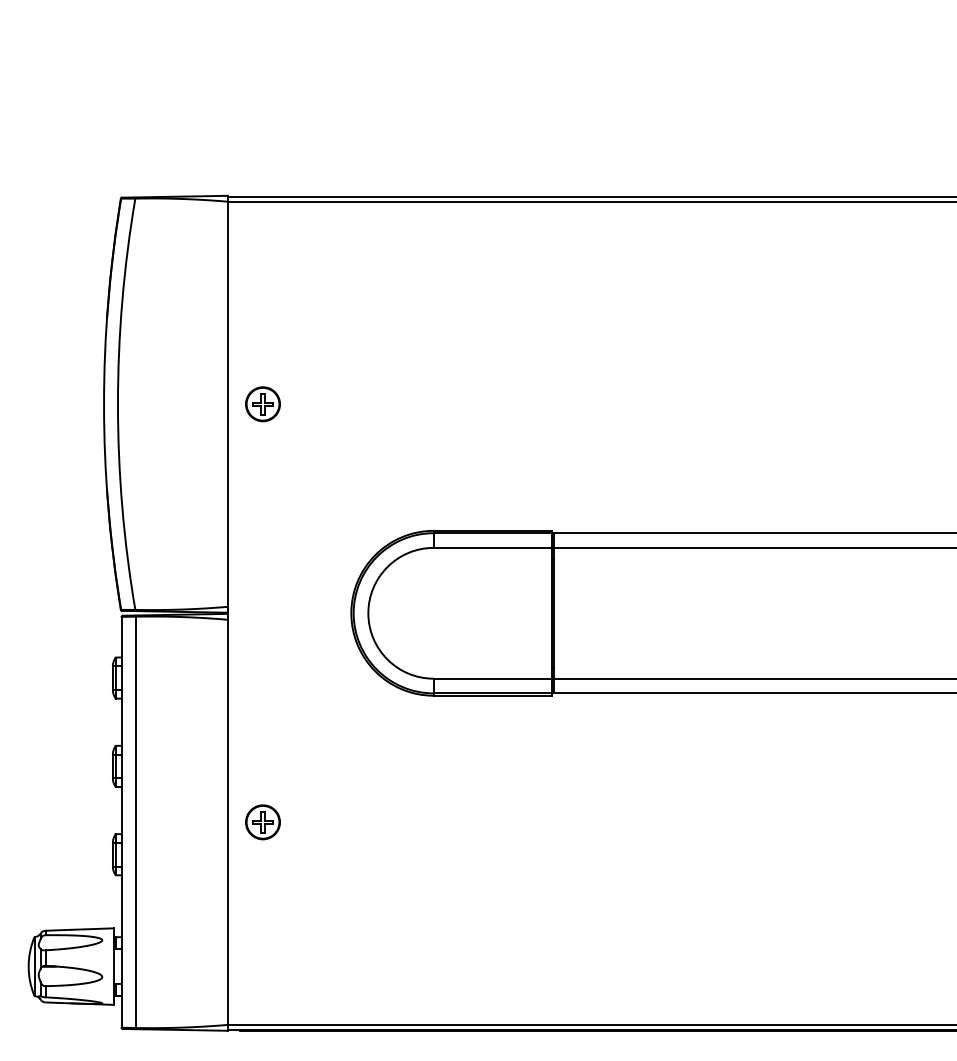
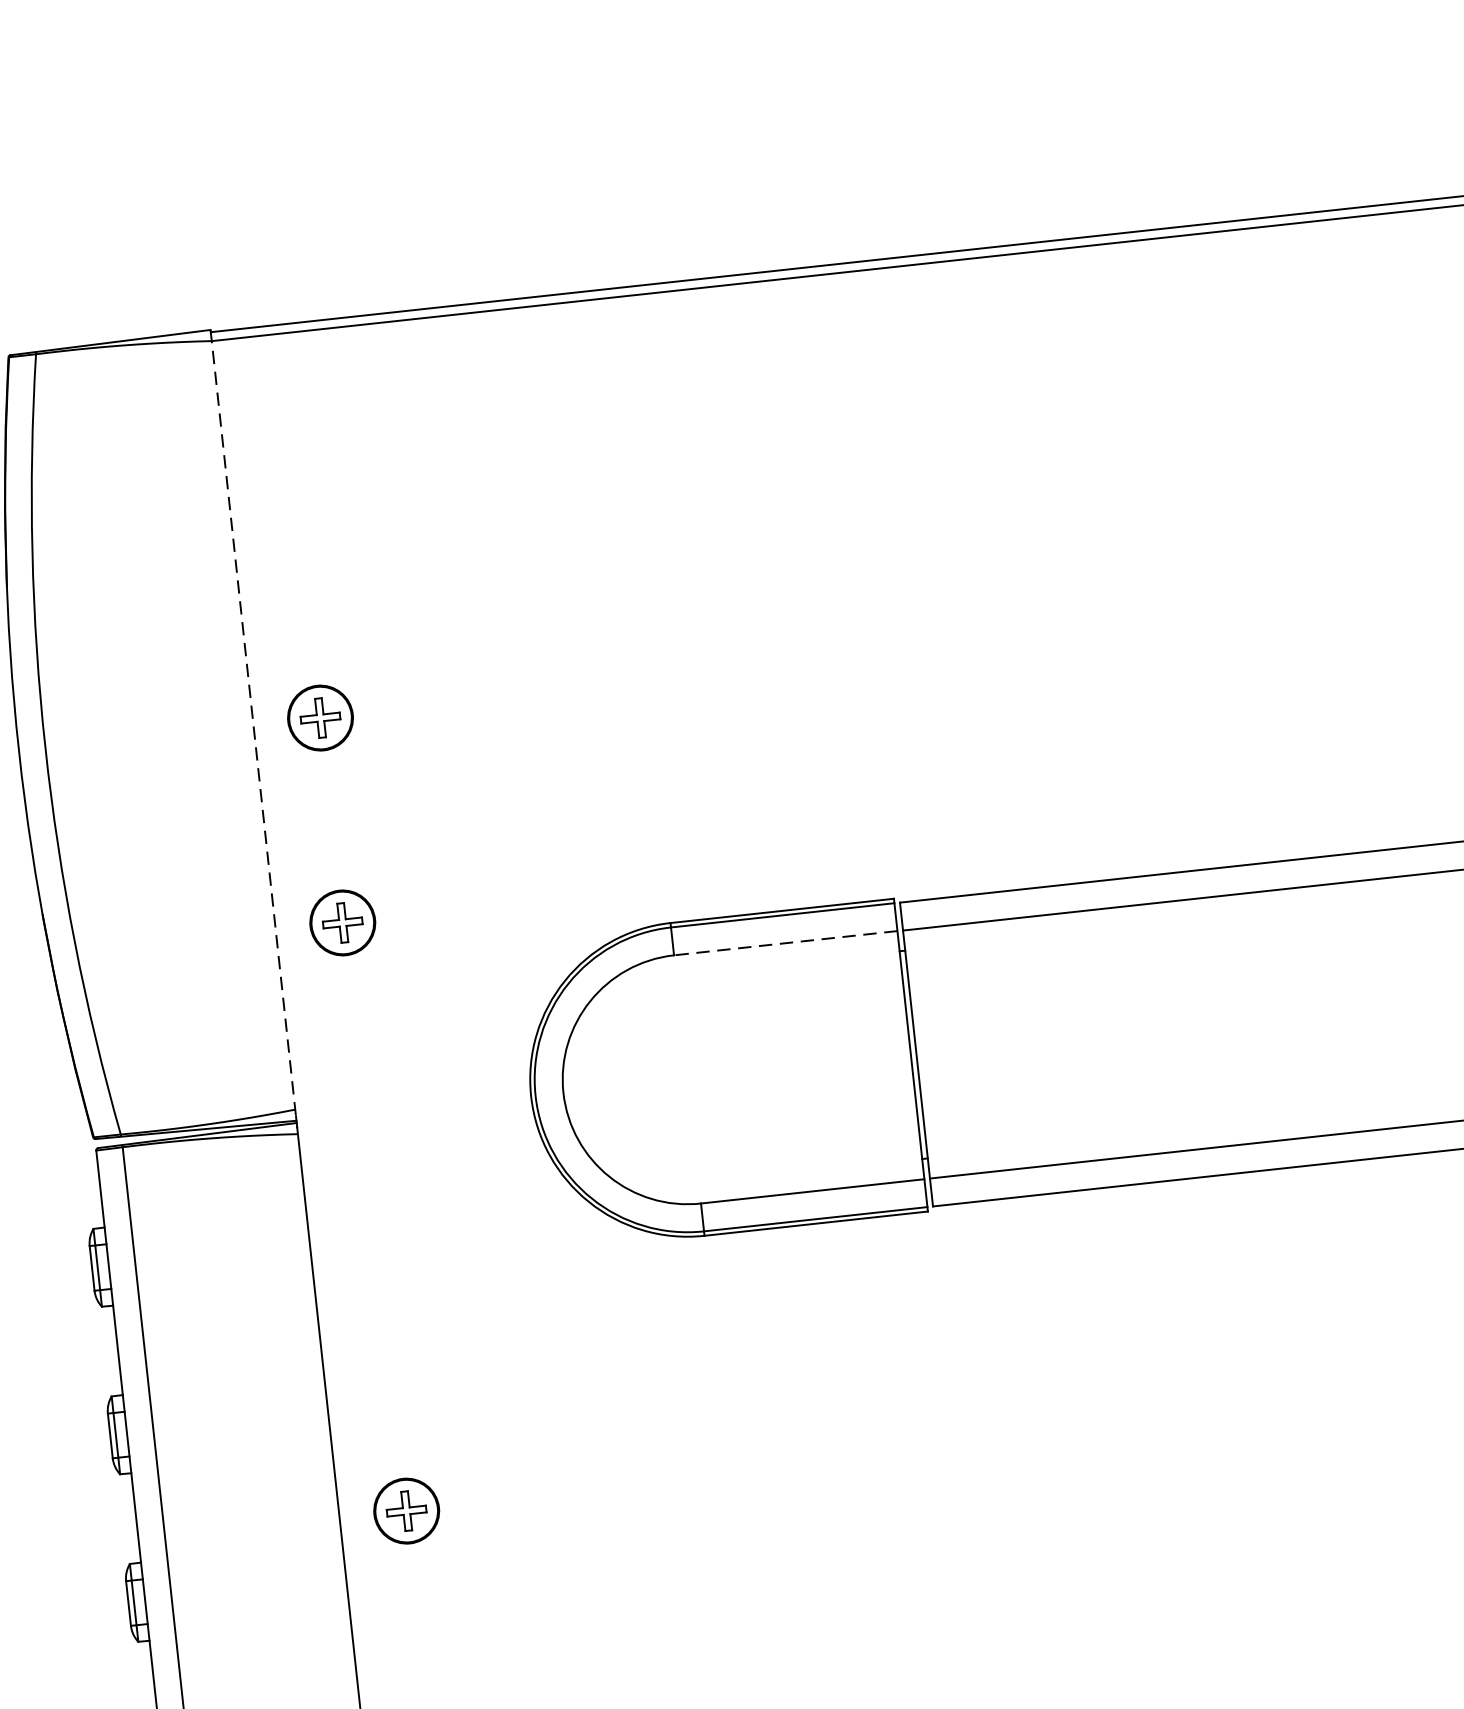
line: (227, 403) -> (253, 723), solid -> dashed
part: (262, 512) -> (341, 923), added
line: (492, 547) -> (785, 942), solid -> dashed

